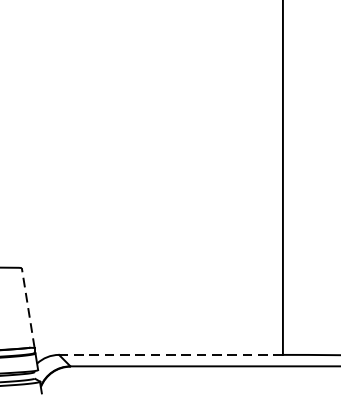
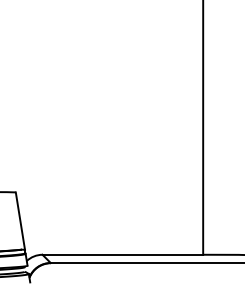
line: (28, 307) -> (20, 220), dashed -> solid
line: (170, 354) -> (122, 254), dashed -> solid

